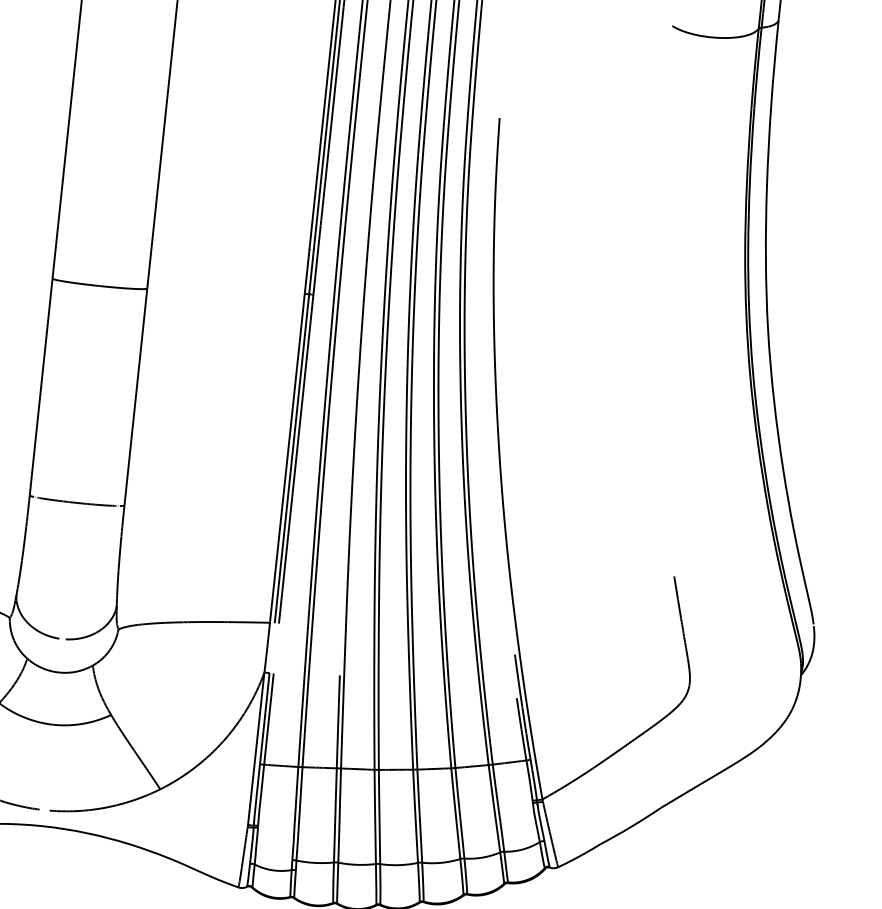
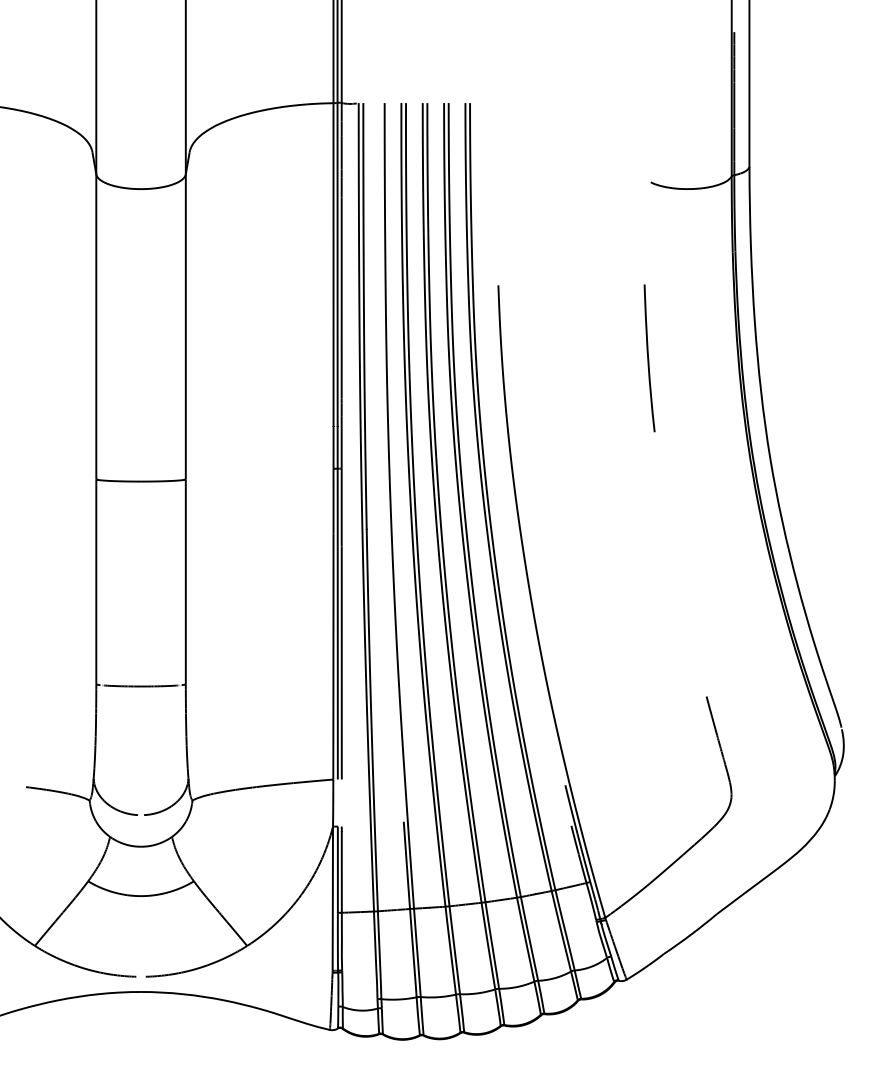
part: (651, 212) -> (649, 358), added

